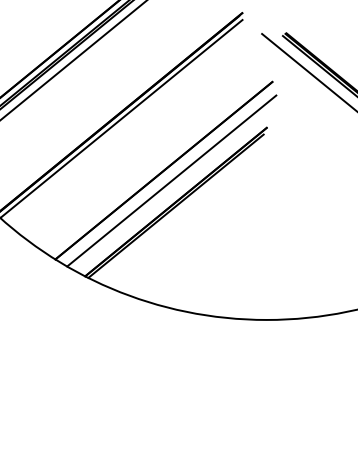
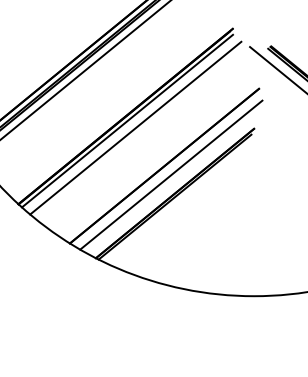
line: (130, 127) -> (135, 128), added

